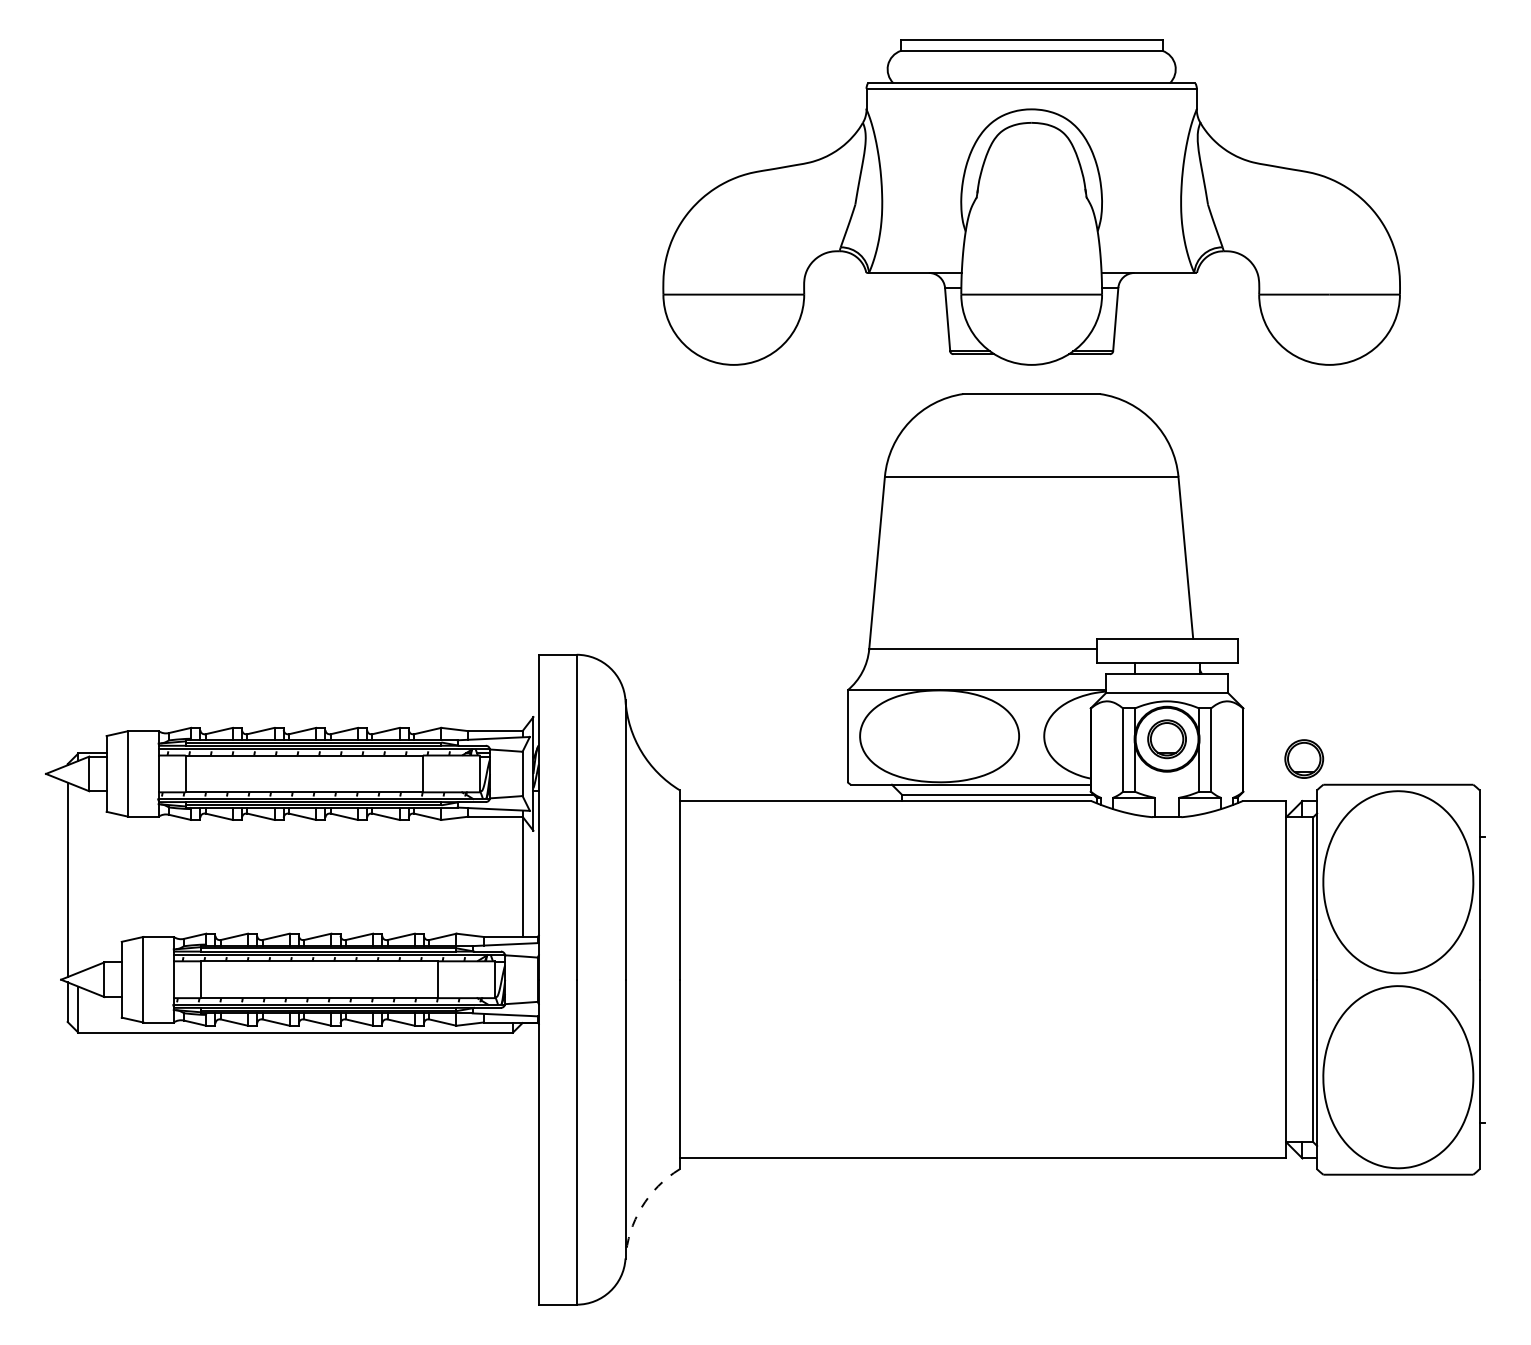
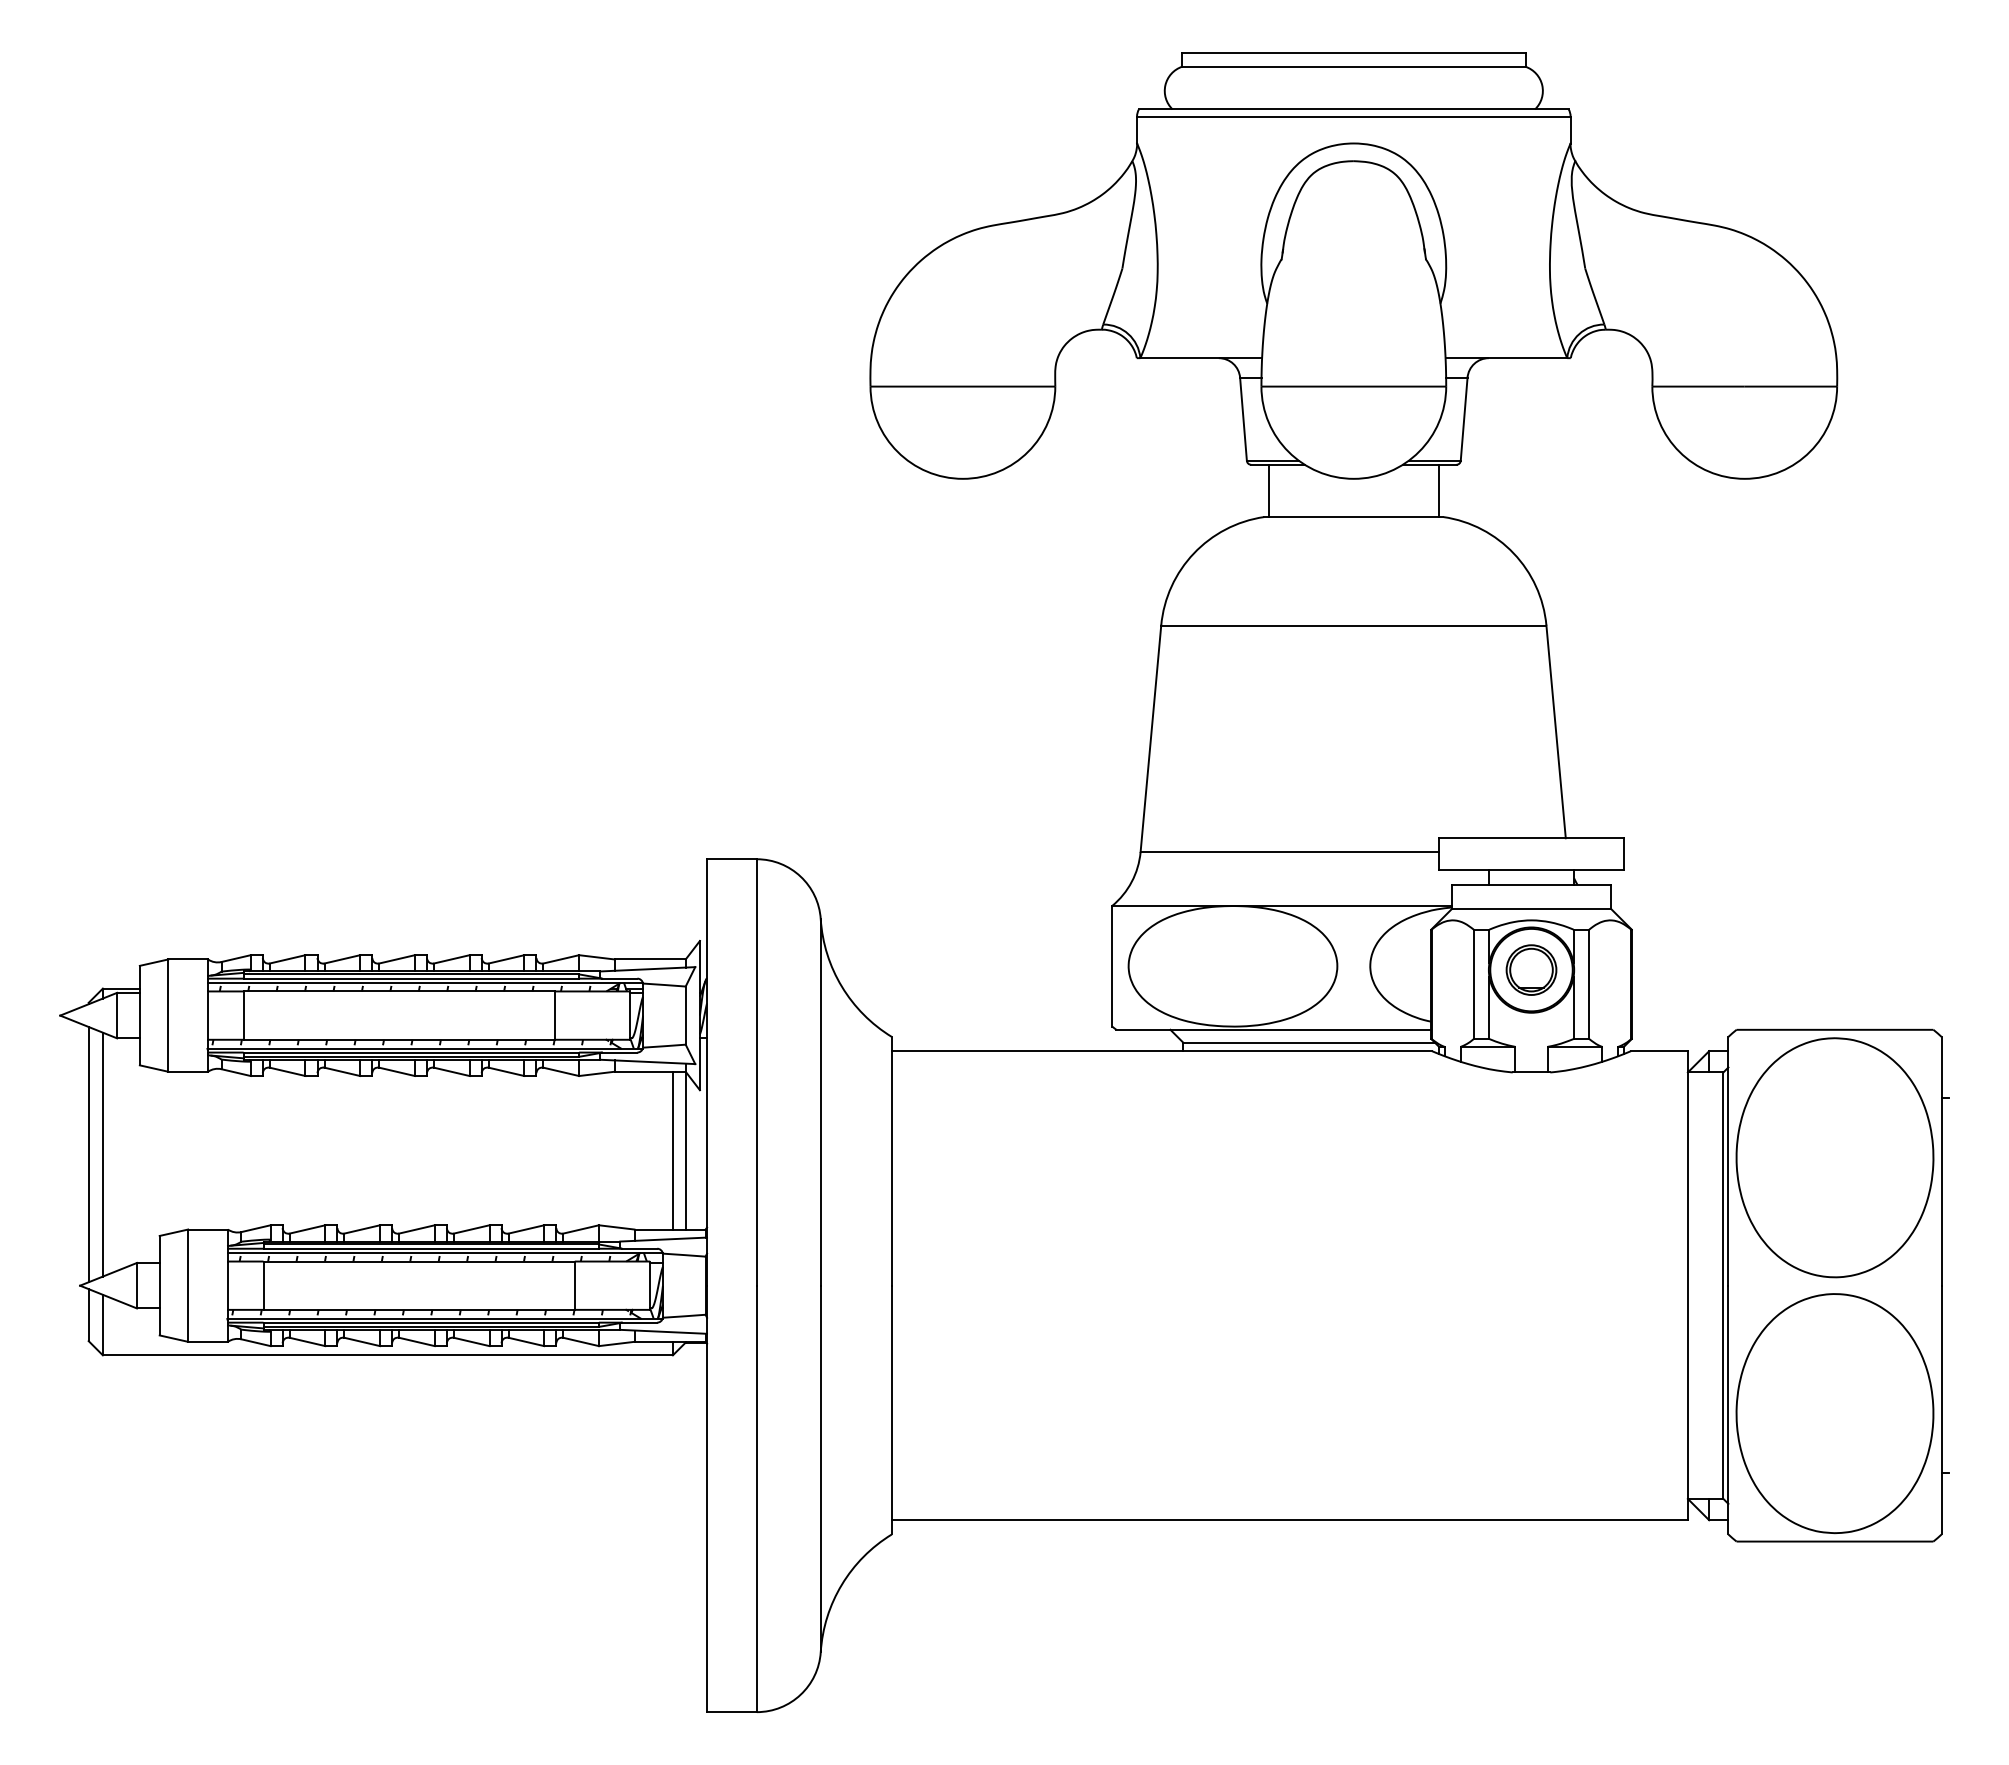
line: (966, 373) -> (1268, 490), added
line: (1096, 373) -> (1439, 490), added
part: (1304, 758) -> (1711, 995), removed
line: (512, 876) -> (672, 1150), added
line: (78, 879) -> (102, 1154), added
arc: (641, 1207) -> (841, 1584), dashed -> solid

